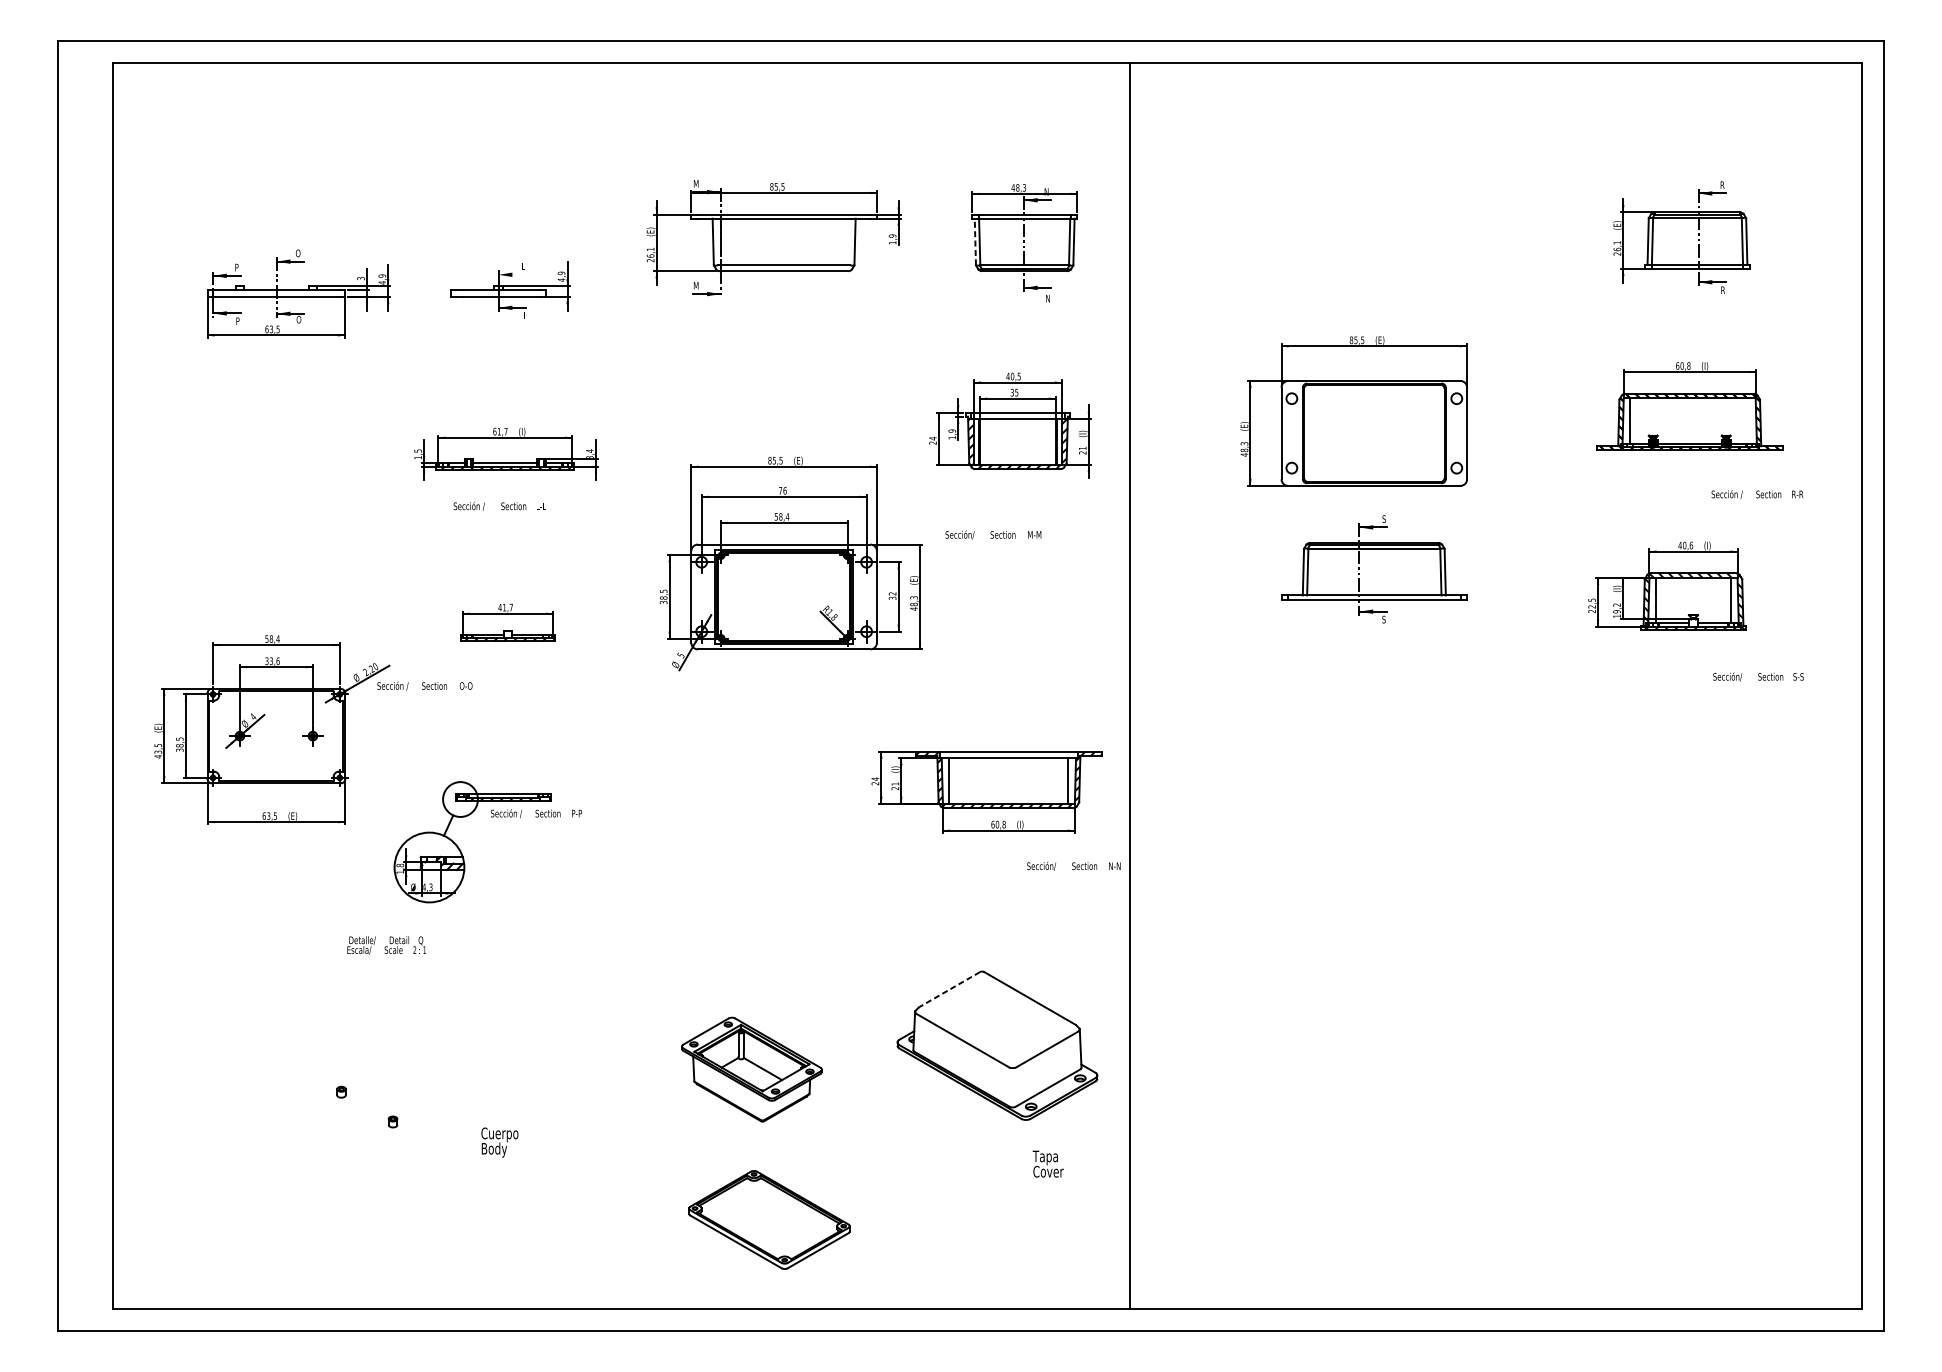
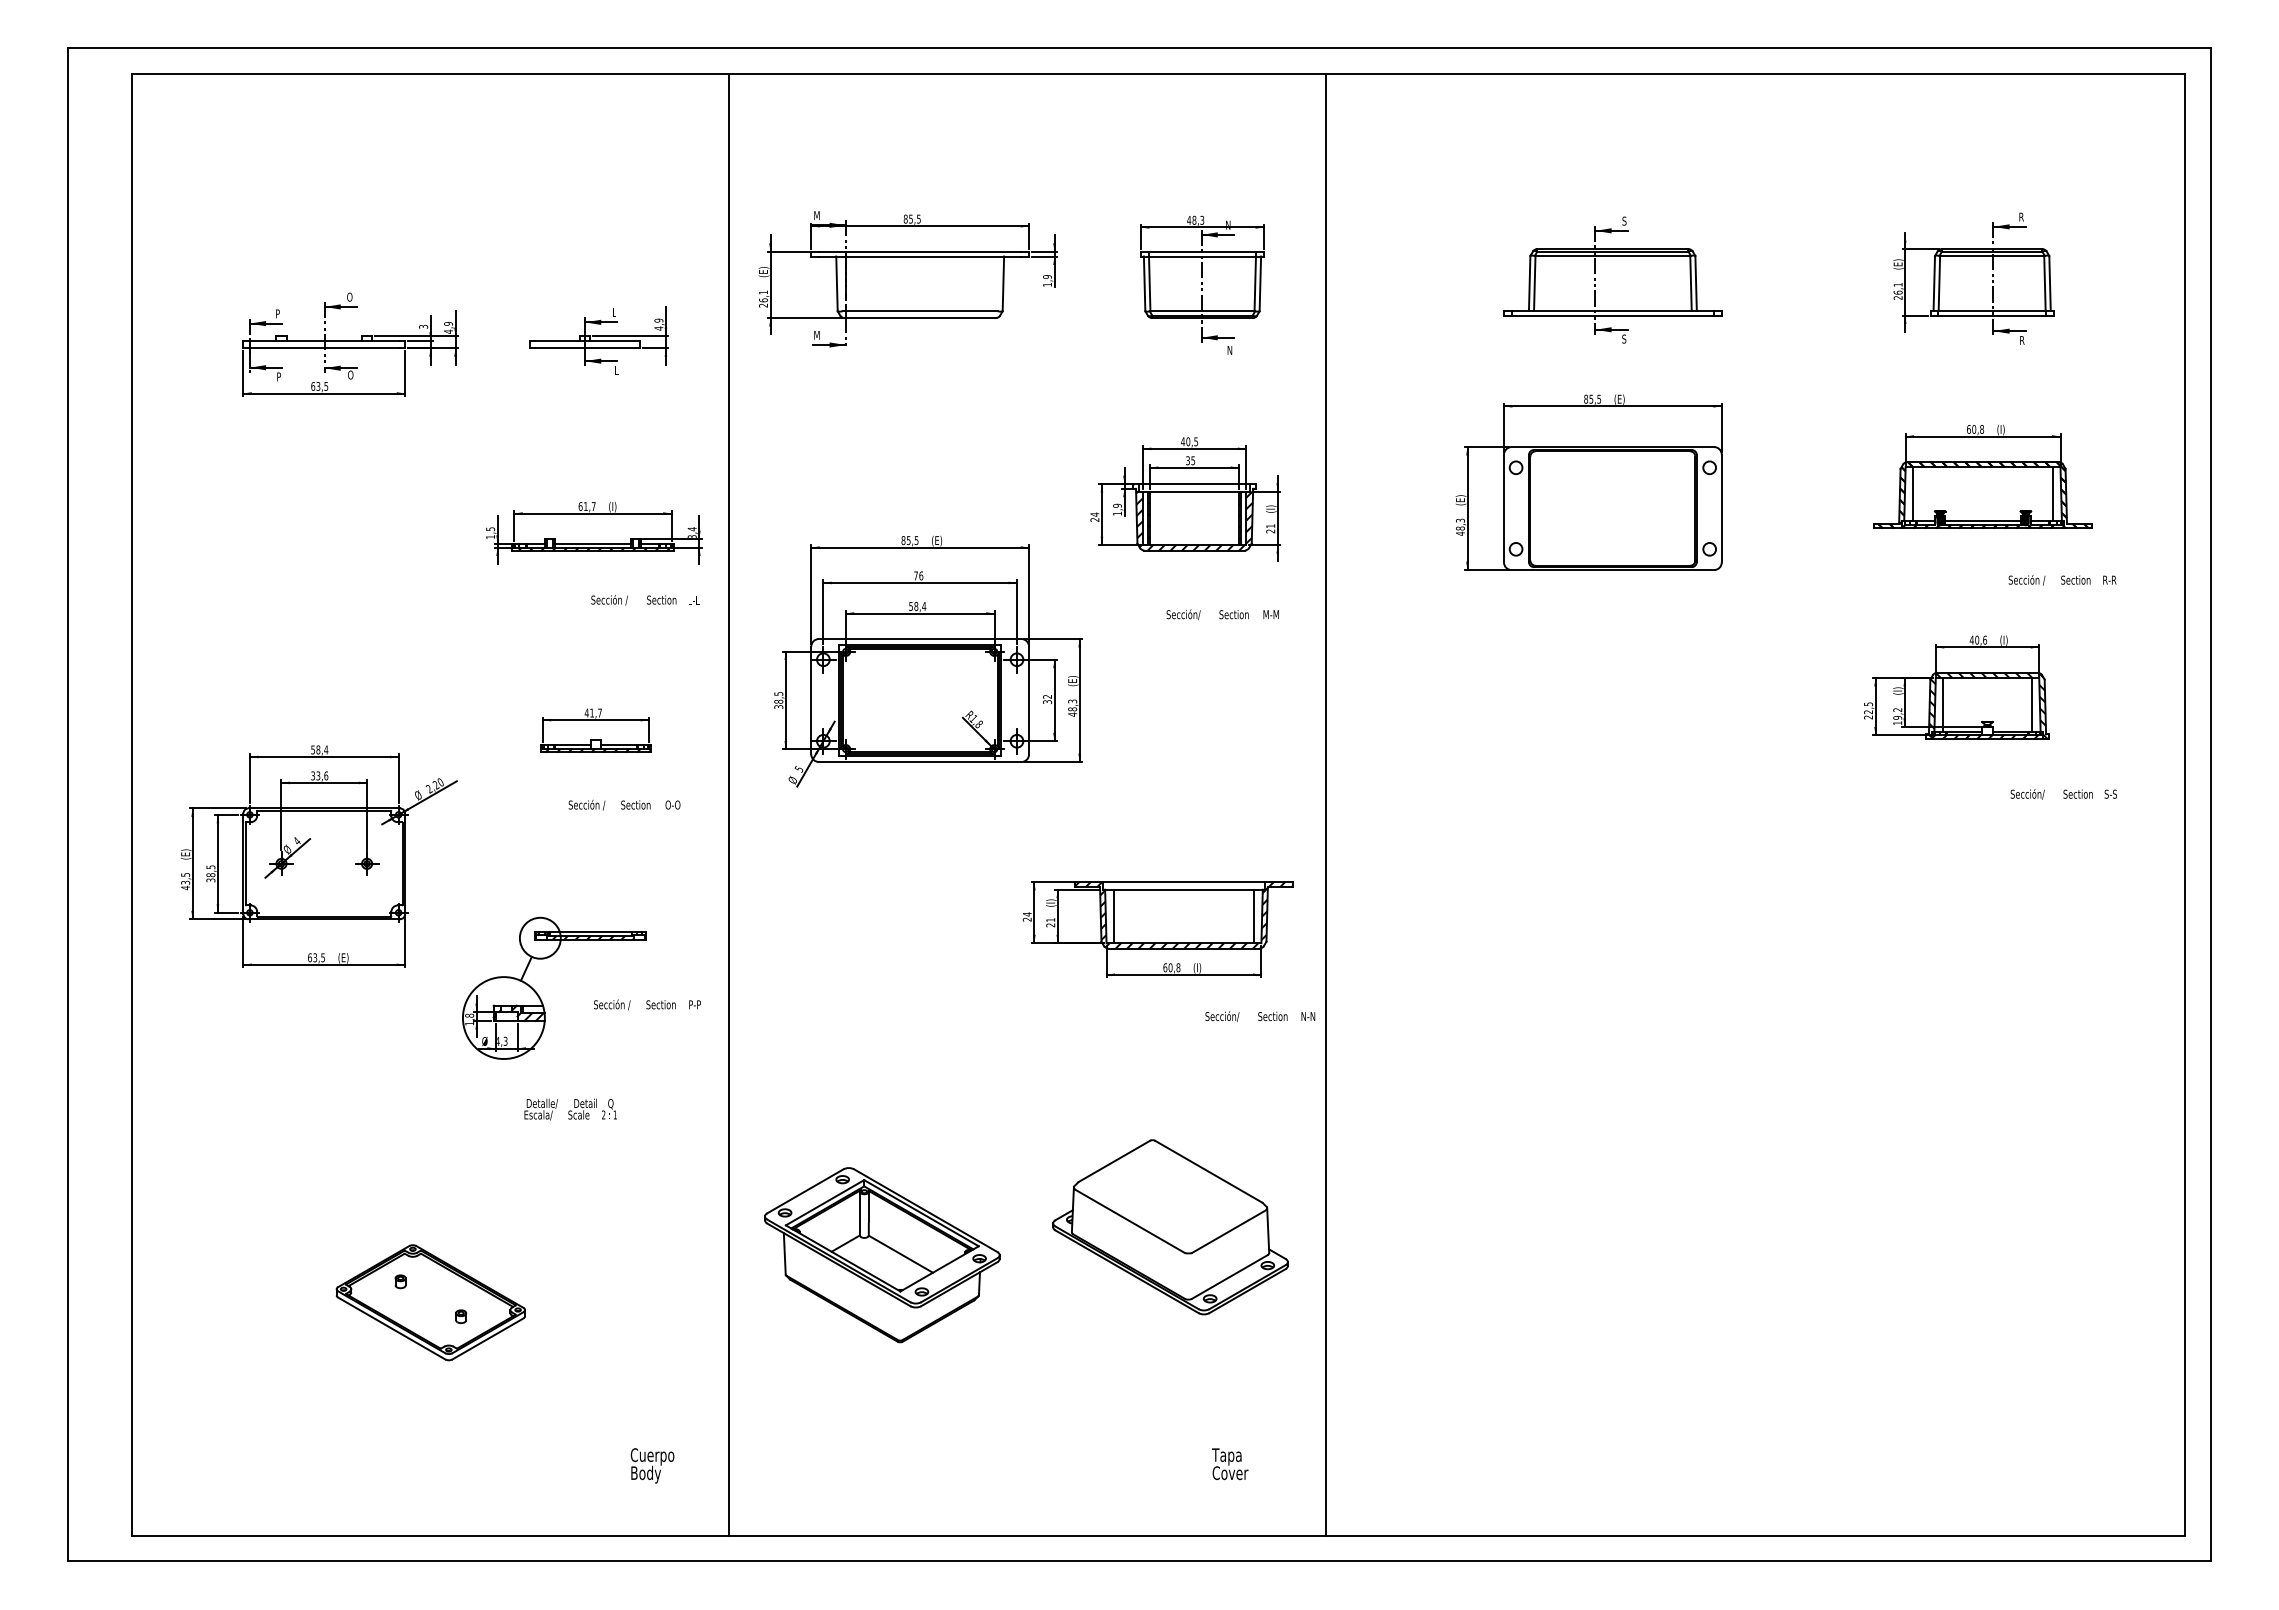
line: (975, 241) -> (1144, 283), dashed -> solid
line: (512, 274) -> (601, 322), added
line: (1748, 420) -> (2052, 493), added
text: (499, 506) -> (645, 600), moved
text: (993, 534) -> (1222, 614), moved
part: (1373, 568) -> (1612, 279), moved
text: (424, 685) -> (624, 804), moved
line: (620, 685) -> (728, 804), added
text: (536, 813) -> (647, 1004), moved
text: (386, 945) -> (570, 1109), moved
line: (949, 989) -> (1114, 1161), dashed -> solid
part: (752, 1069) -> (882, 1255), size x1.43
text: (499, 1142) -> (652, 1465), moved
text: (1048, 1164) -> (1230, 1464), moved
part: (769, 1219) -> (430, 1302), moved

